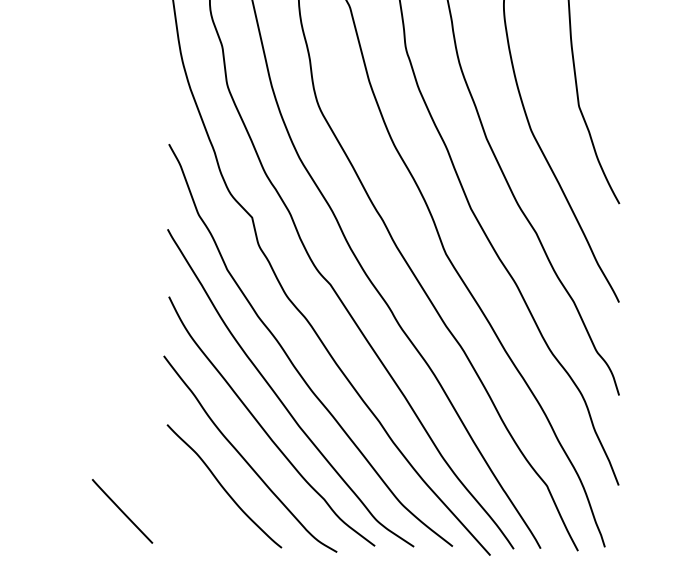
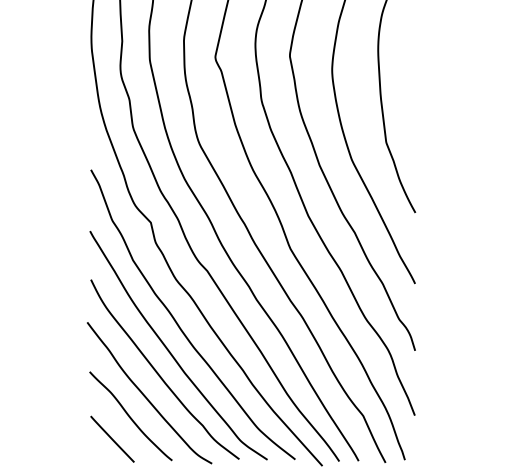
line: (122, 510) -> (112, 438), moved

